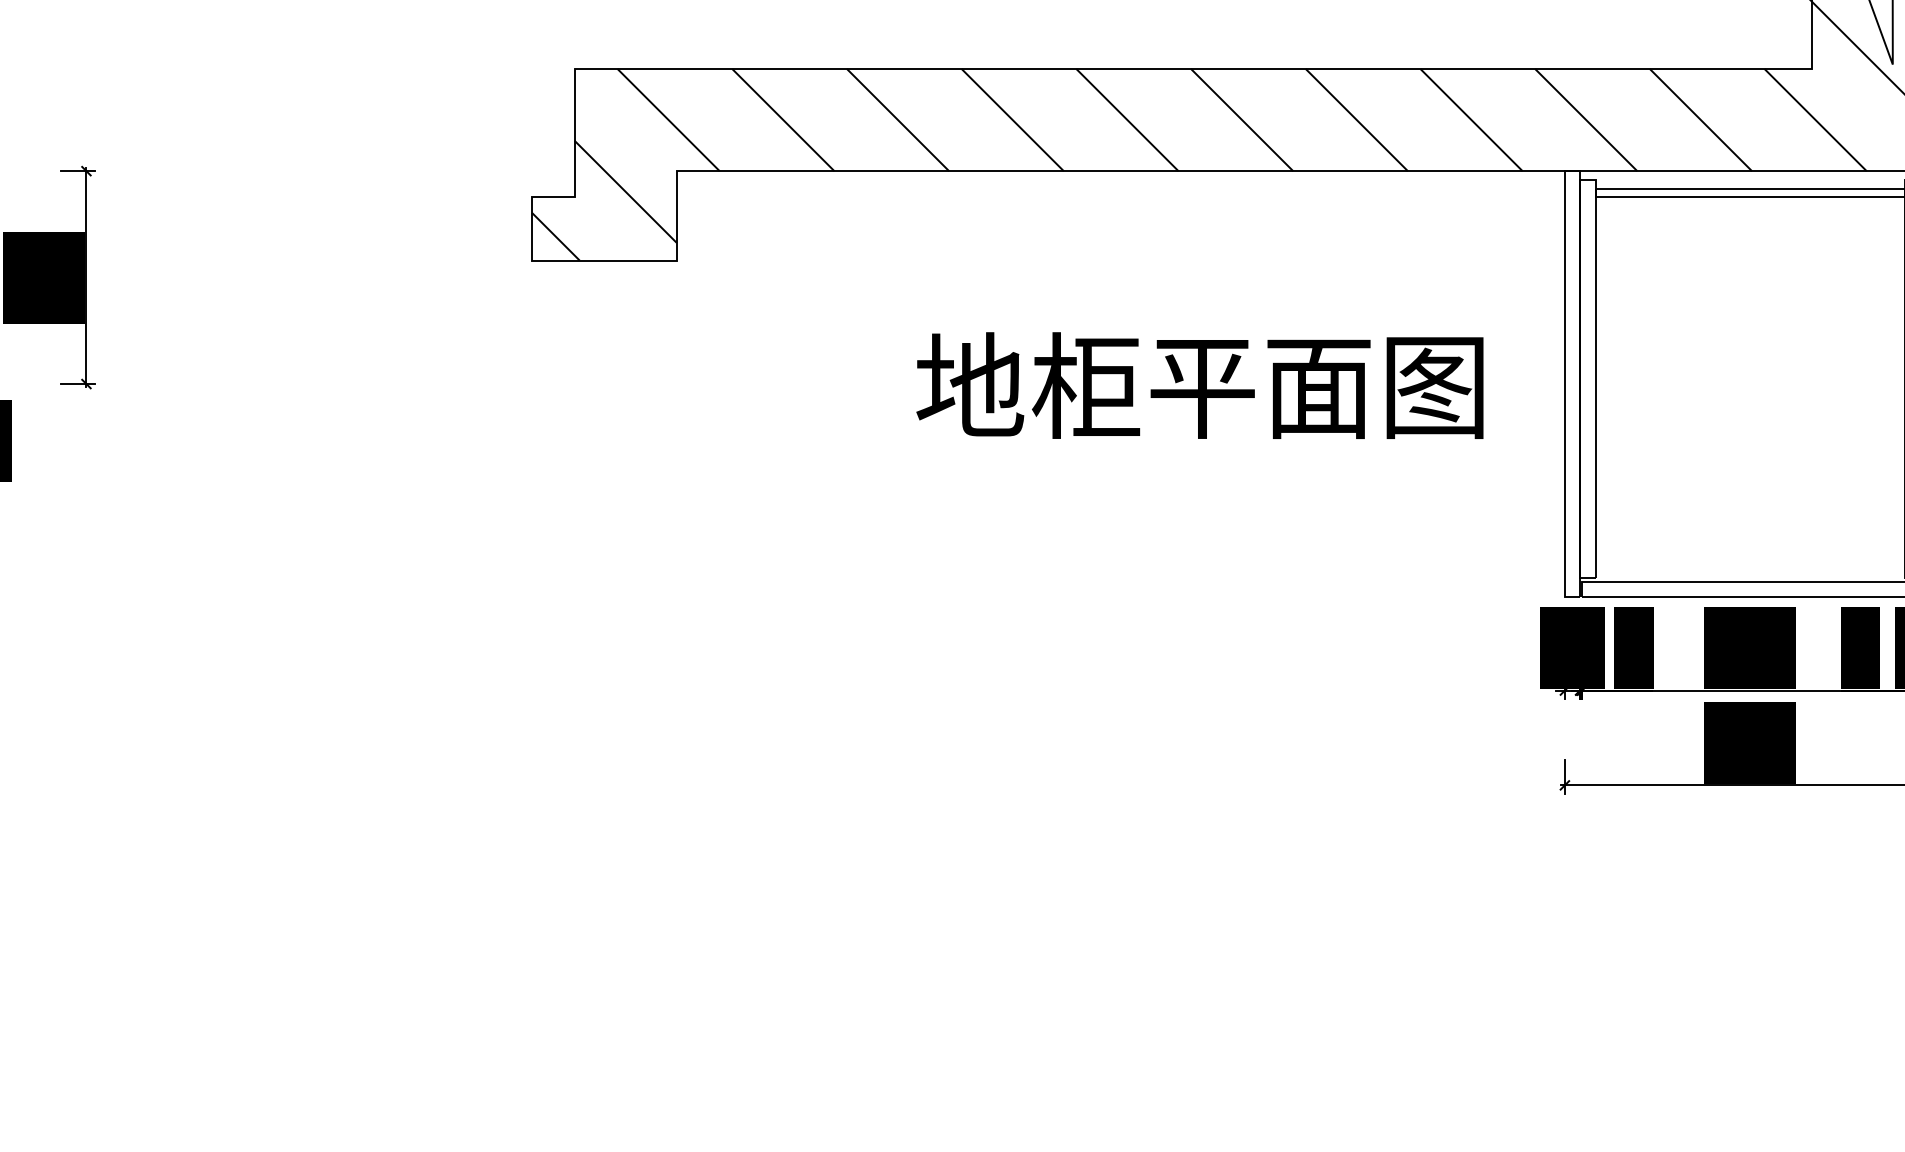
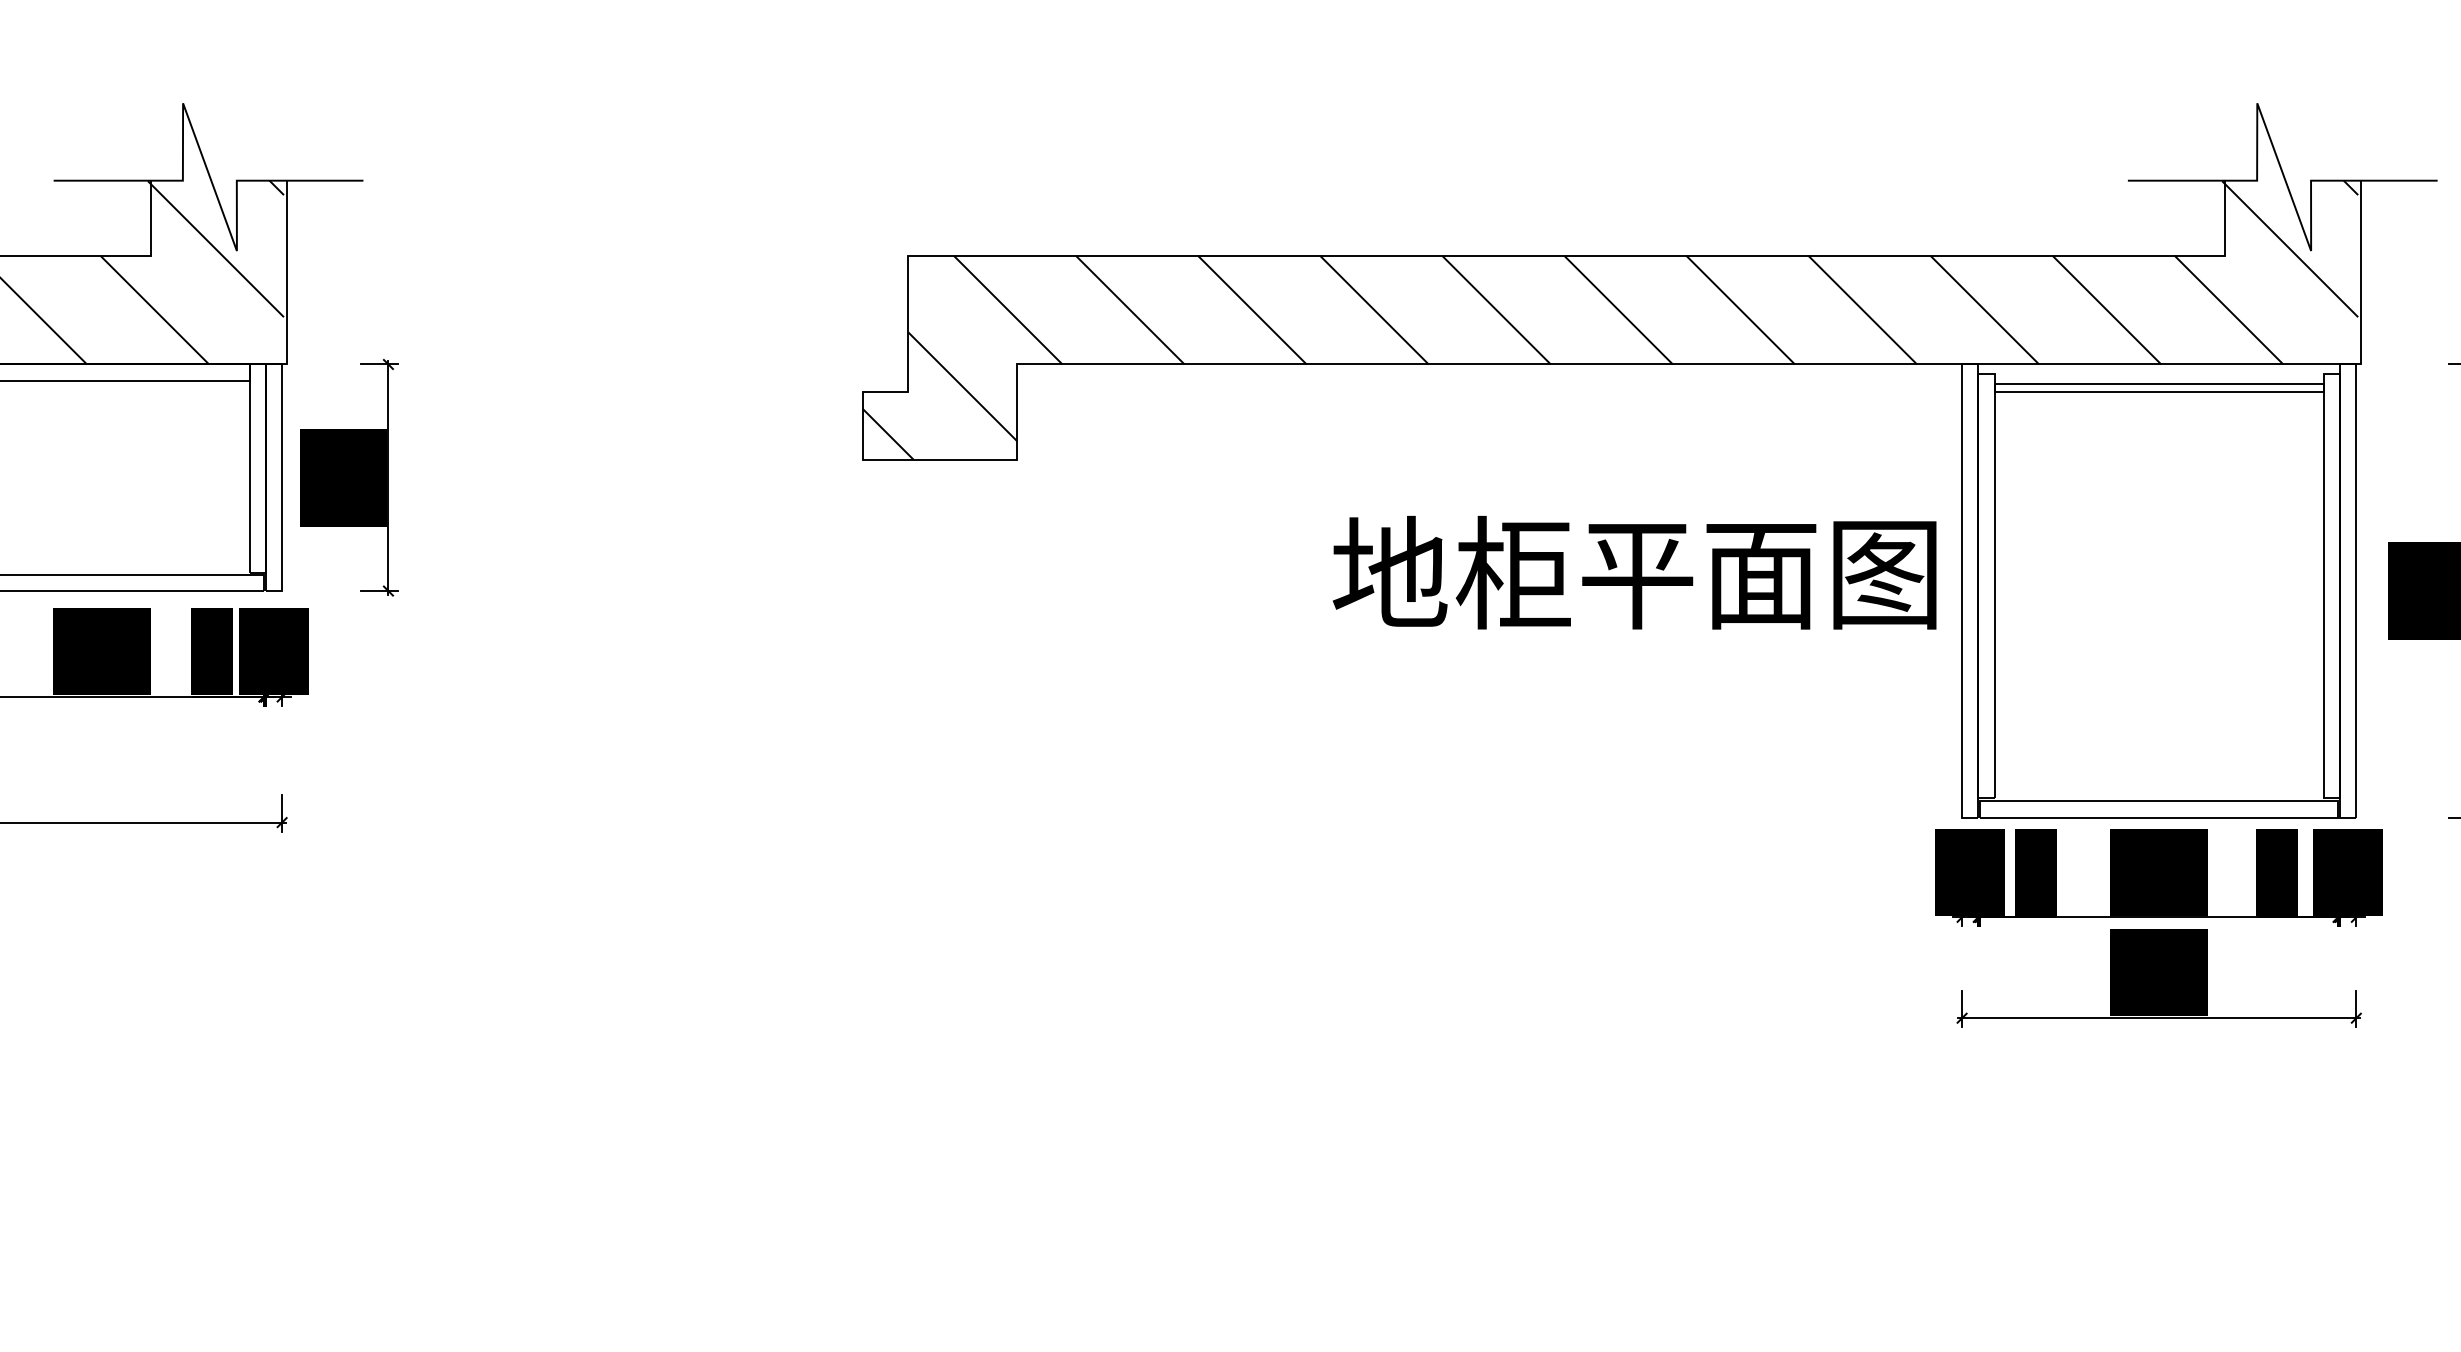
text: (1199, 385) -> (1634, 572), moved

